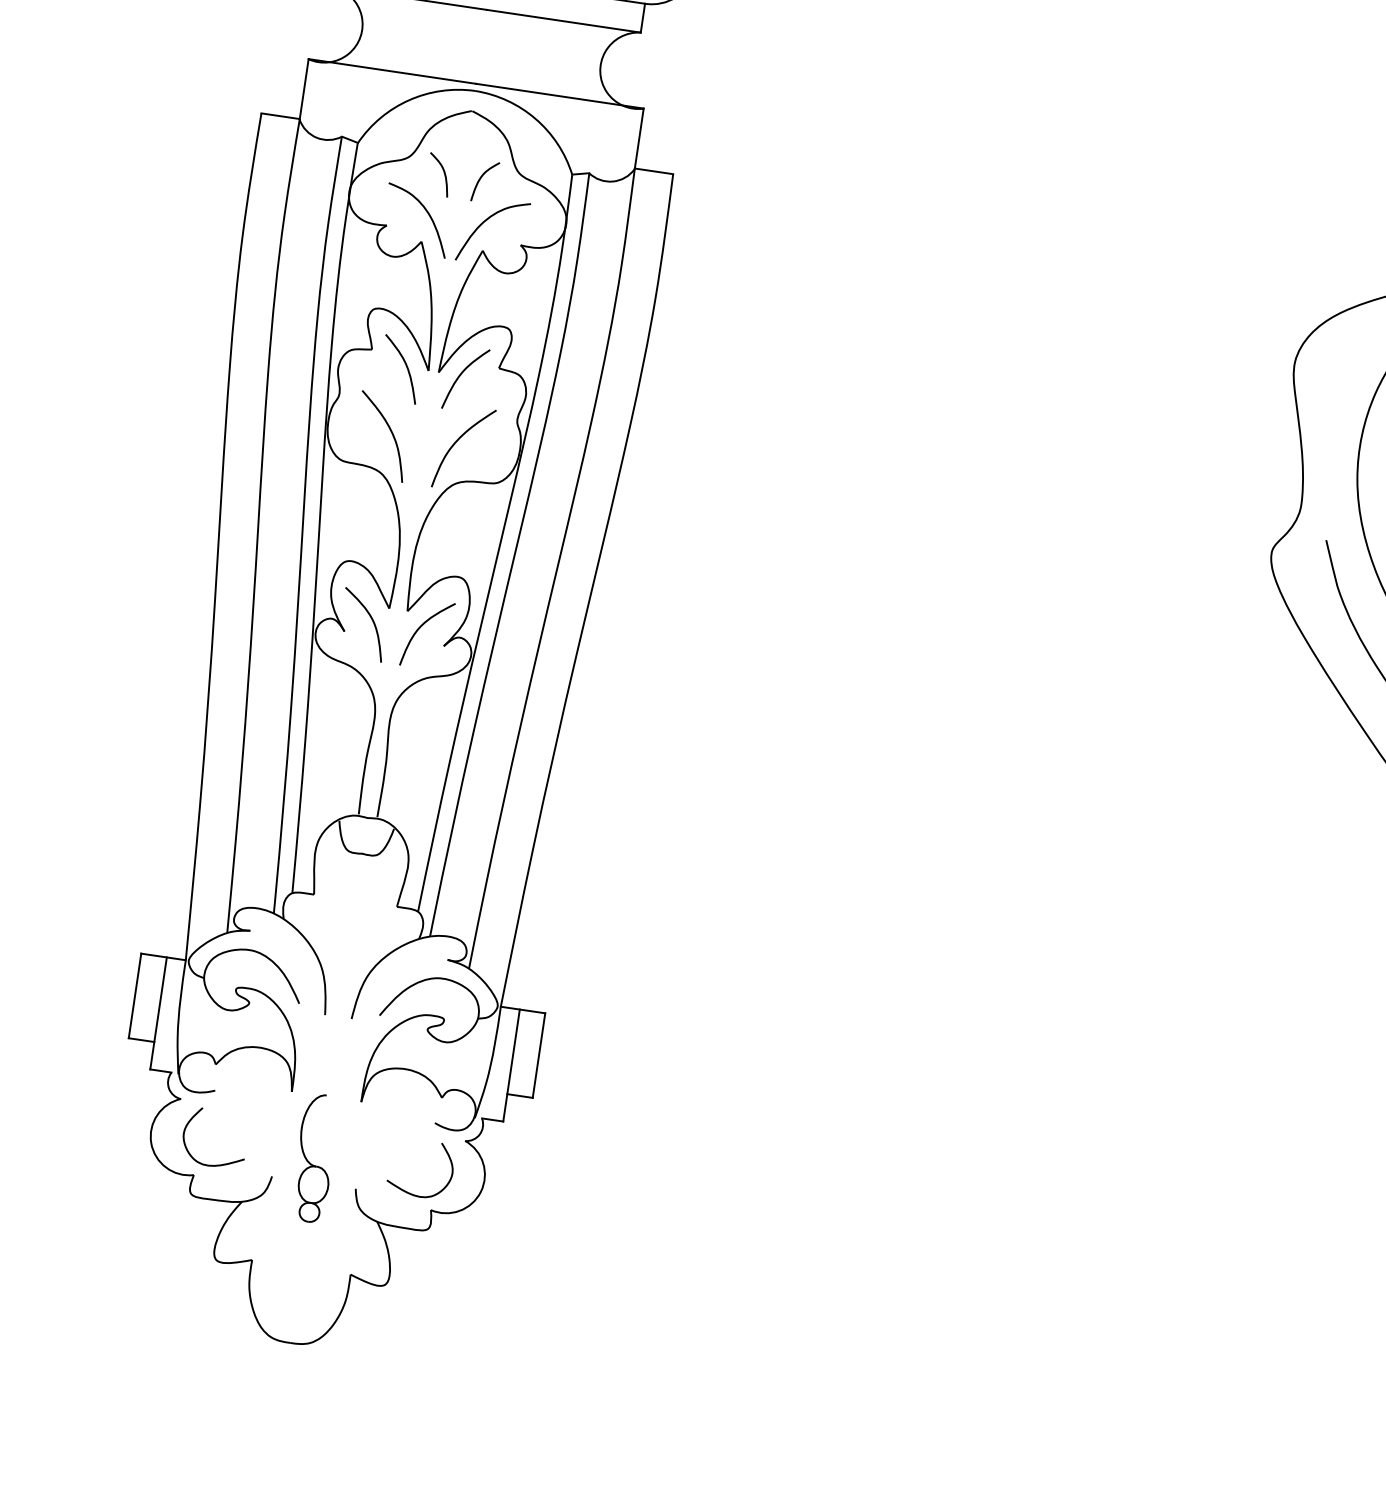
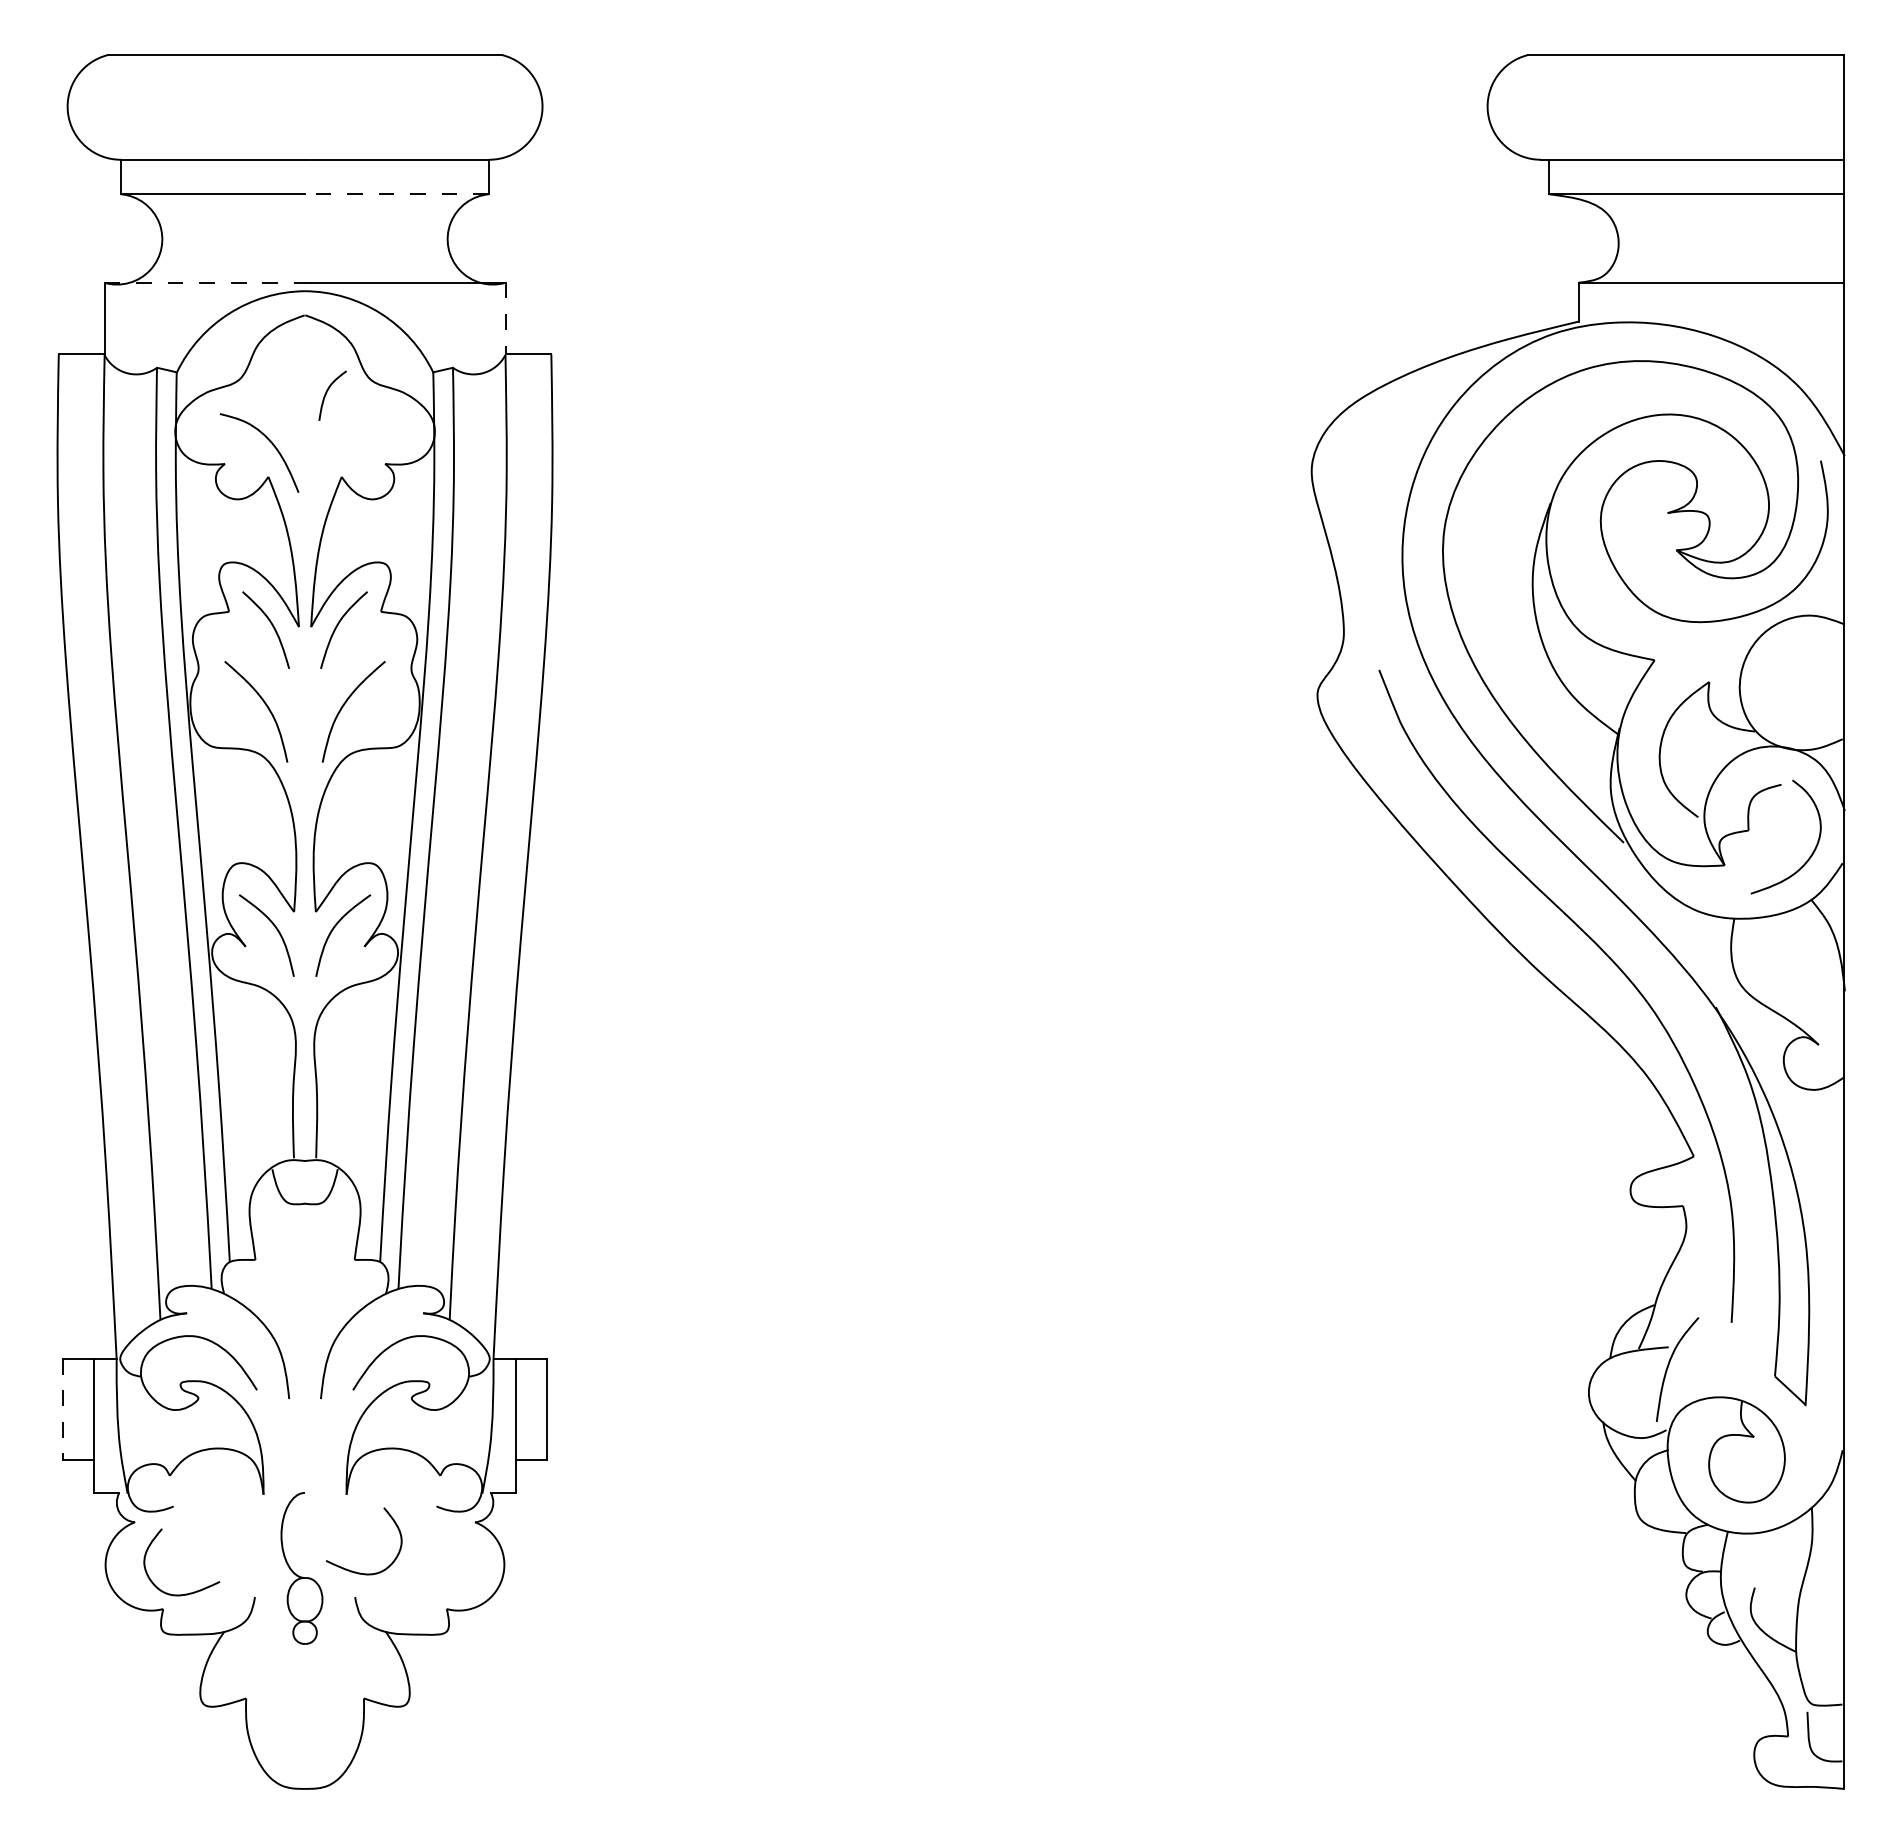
line: (563, 21) -> (396, 194), solid -> dashed
line: (392, 71) -> (205, 282), solid -> dashed
line: (639, 138) -> (505, 318), solid -> dashed
curve: (443, 172) -> (282, 392), removed
curve: (484, 223) -> (338, 444), removed
line: (135, 995) -> (63, 1409), solid -> dashed
curve: (410, 1192) -> (356, 1571), moved

